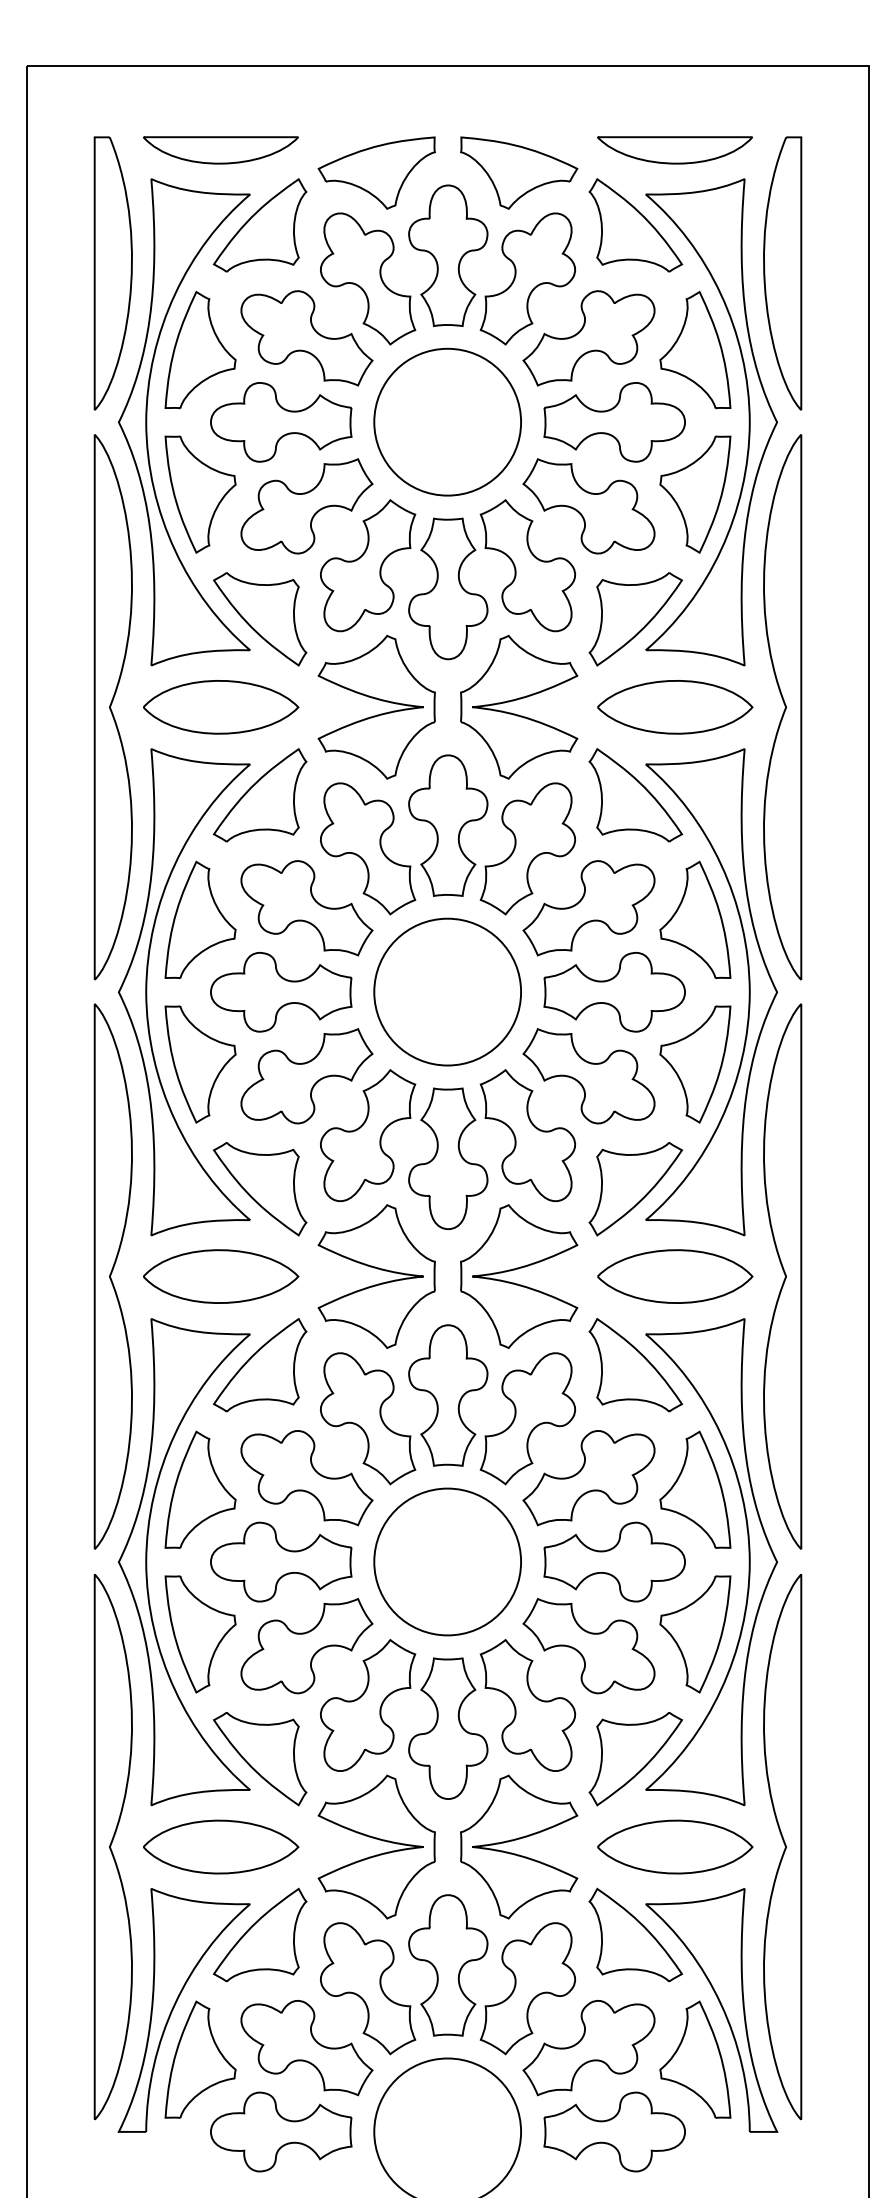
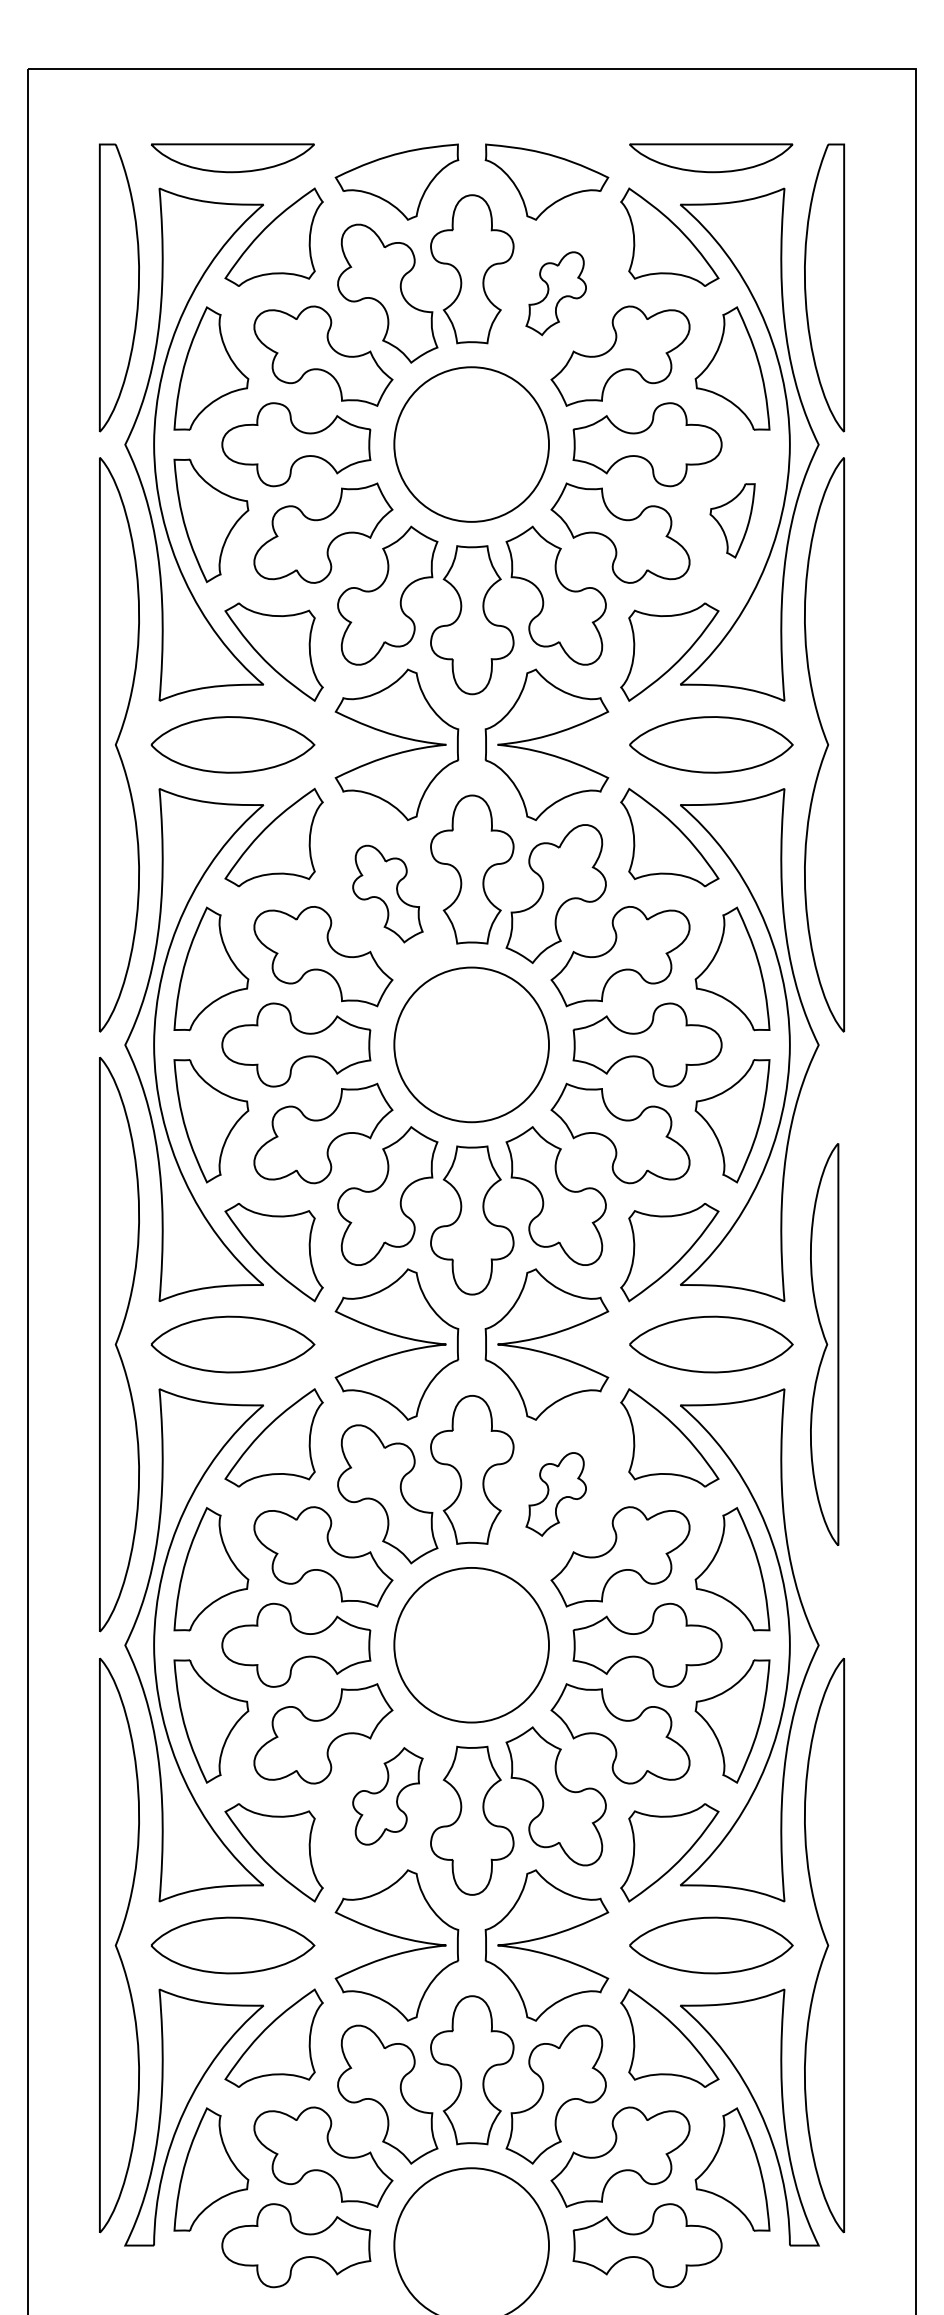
part: (527, 278) -> (555, 293), size x0.6
part: (695, 494) -> (732, 520), size x0.6
part: (368, 848) -> (388, 893), size x0.7
part: (782, 1276) -> (824, 1344), size x0.7
part: (527, 1418) -> (555, 1494), size x0.6
part: (368, 1705) -> (388, 1796), size x0.7

